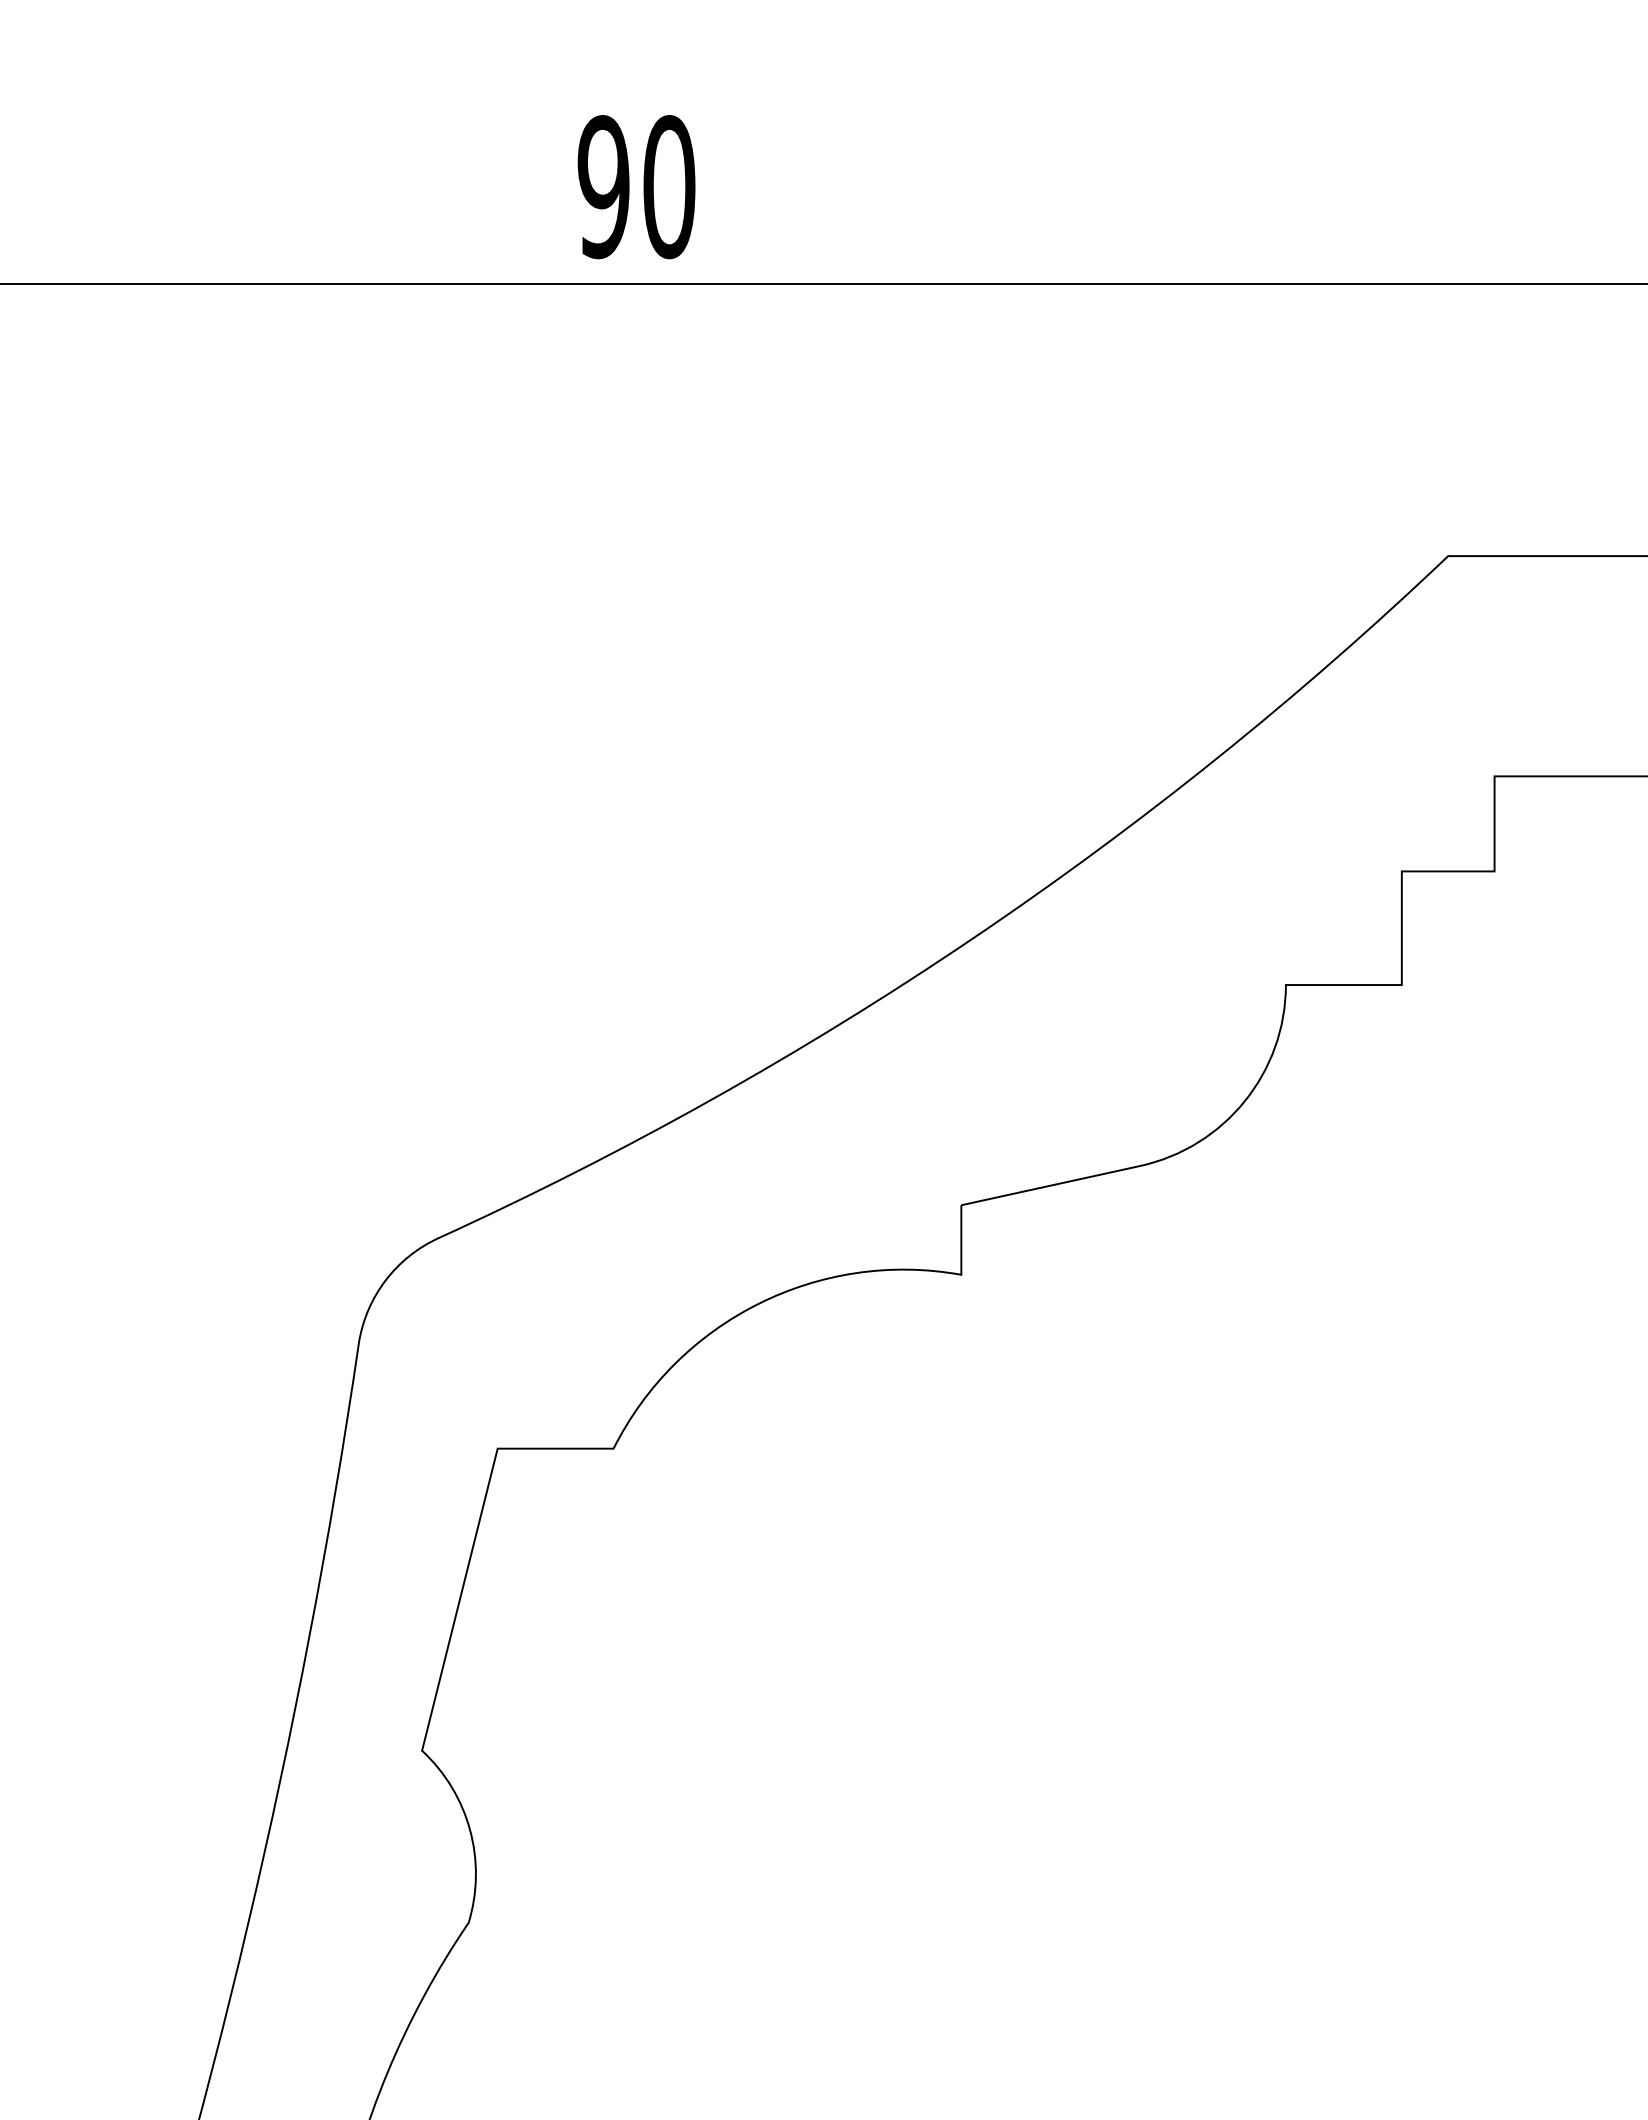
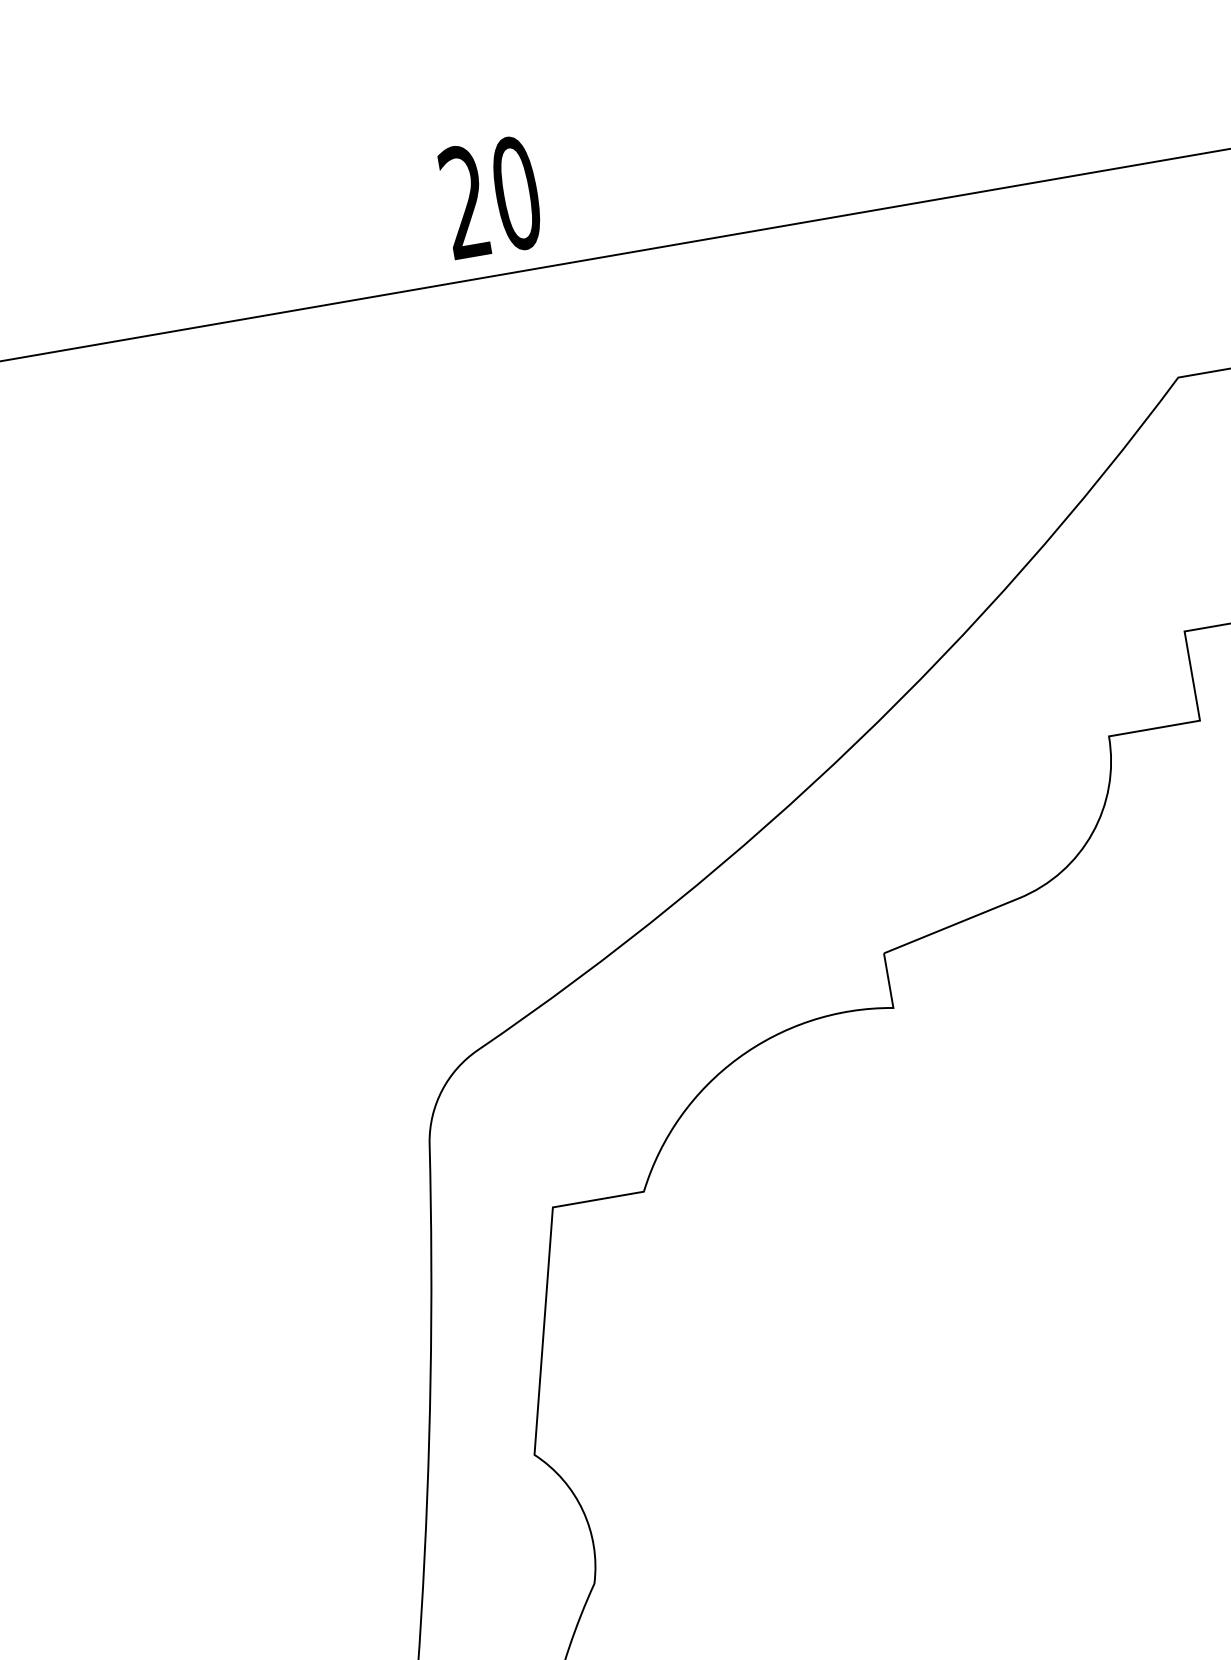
text: (603, 187) -> (464, 202), 90 -> 20

